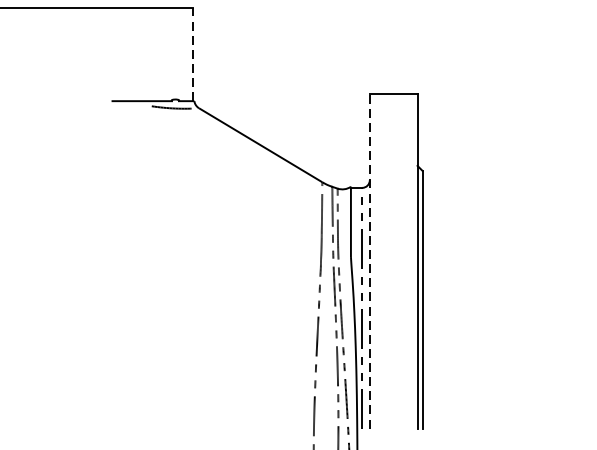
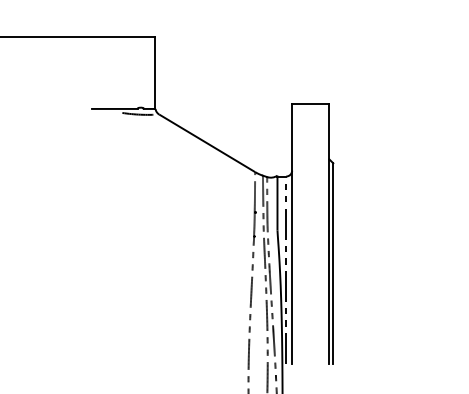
line: (193, 54) -> (154, 72), dashed -> solid
line: (370, 261) -> (292, 233), dashed -> solid

